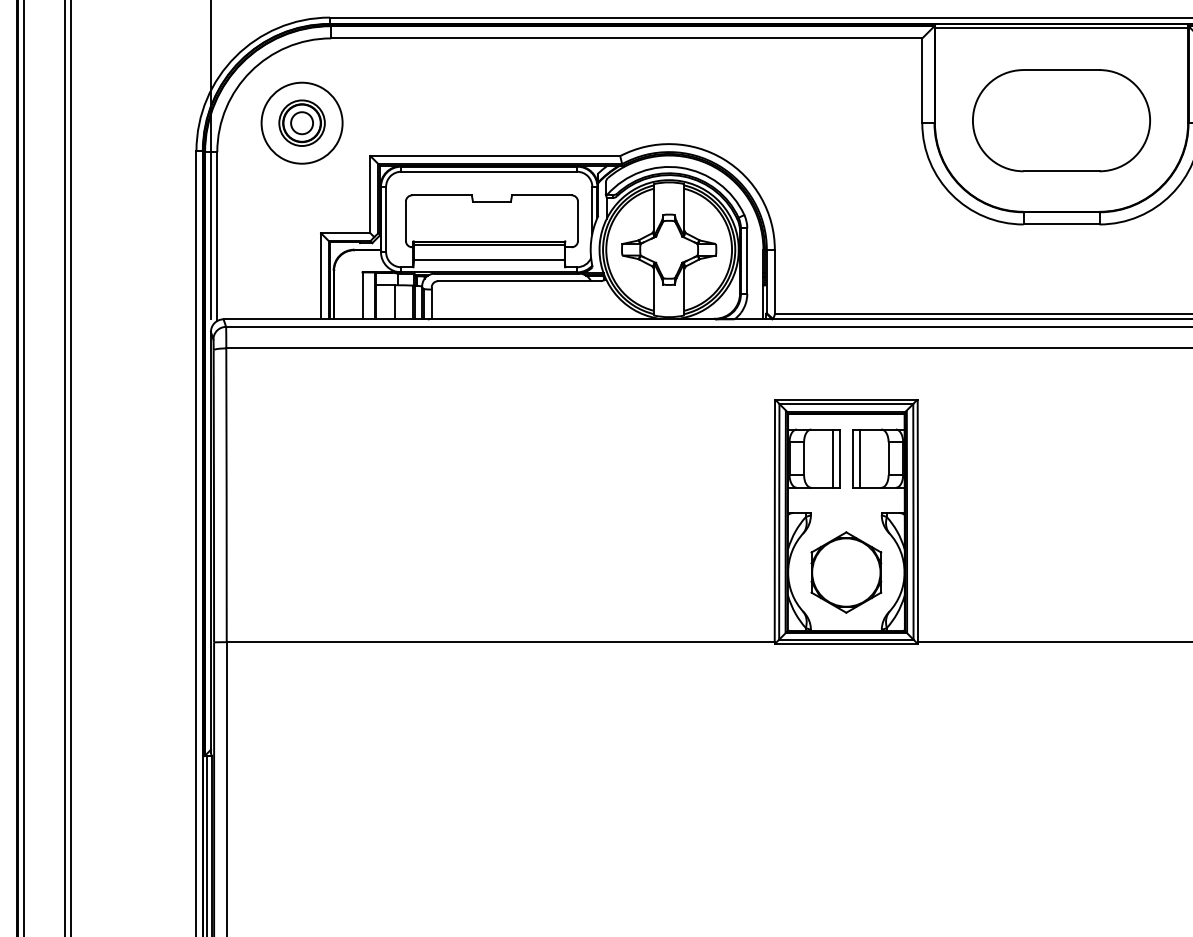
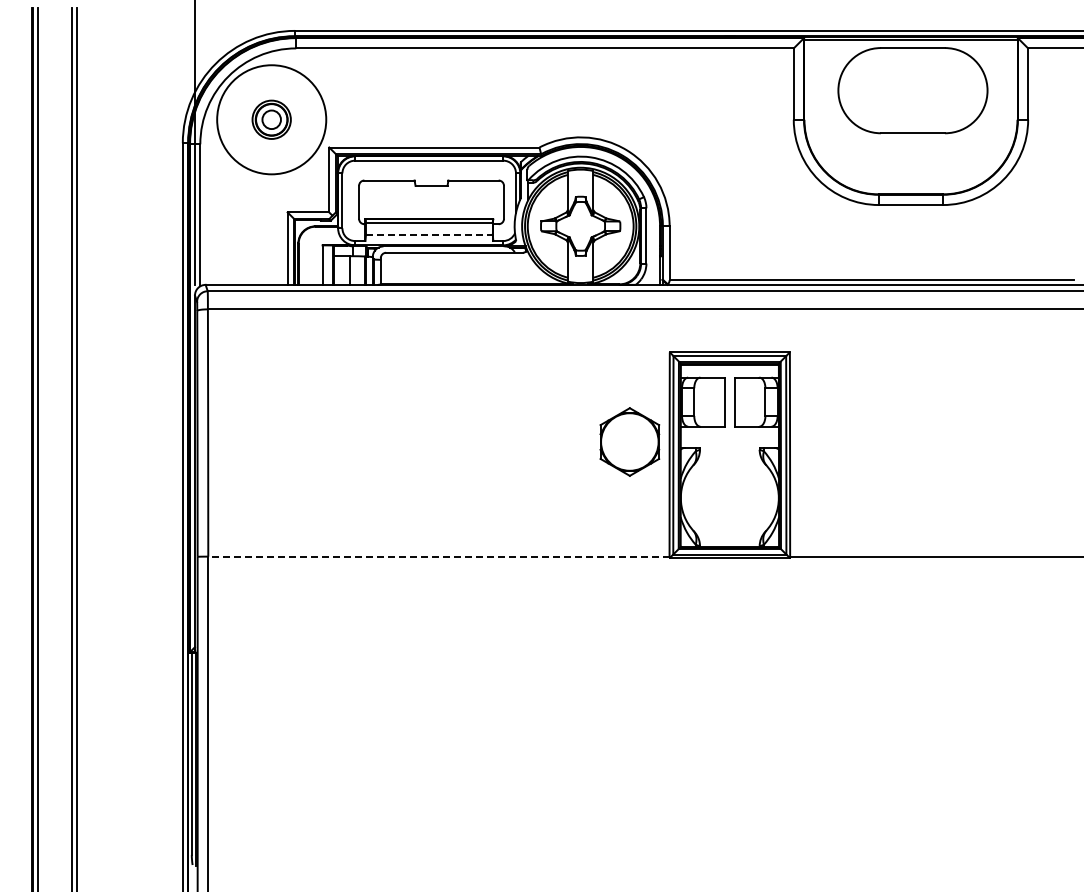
part: (1060, 120) -> (912, 90), moved
circle: (301, 122) -> (271, 119), size x1.6
line: (489, 259) -> (429, 234), solid -> dashed
line: (832, 457) -> (718, 401), removed
line: (859, 457) -> (740, 401), removed
part: (845, 571) -> (629, 441), moved
line: (500, 642) -> (438, 556), solid -> dashed

